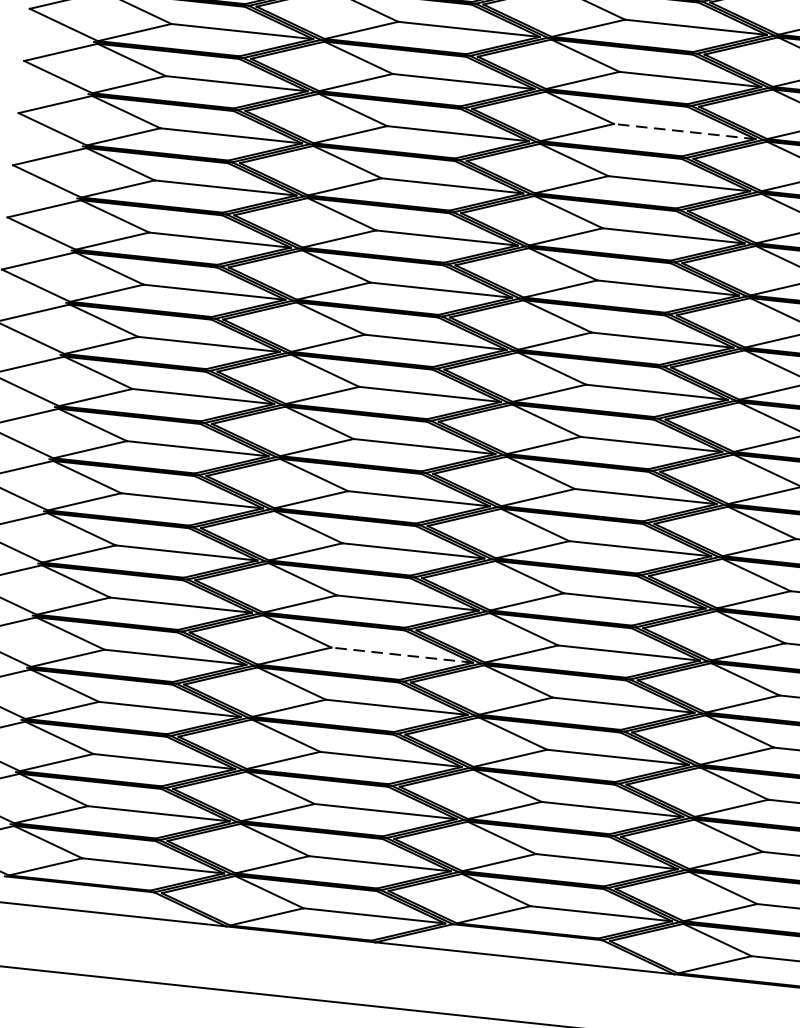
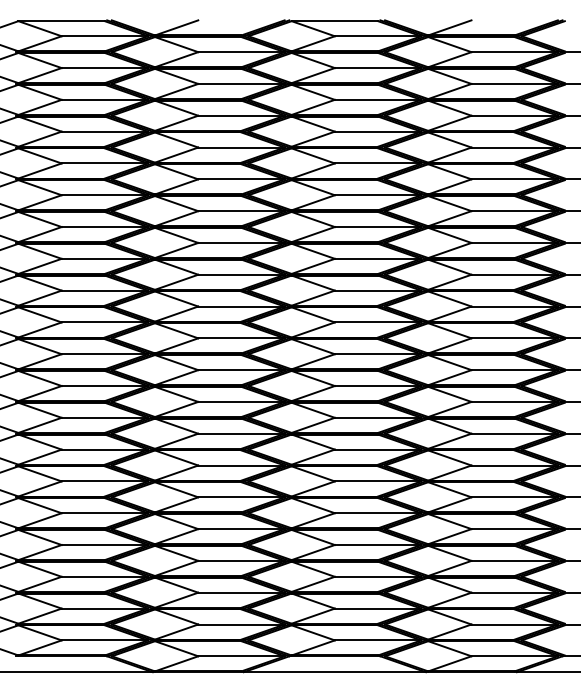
line: (683, 131) -> (377, 163), dashed -> solid
line: (400, 655) -> (240, 497), dashed -> solid

